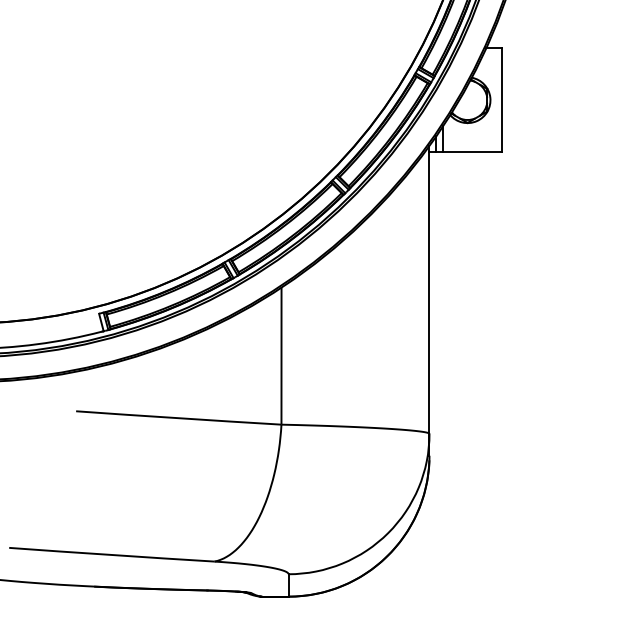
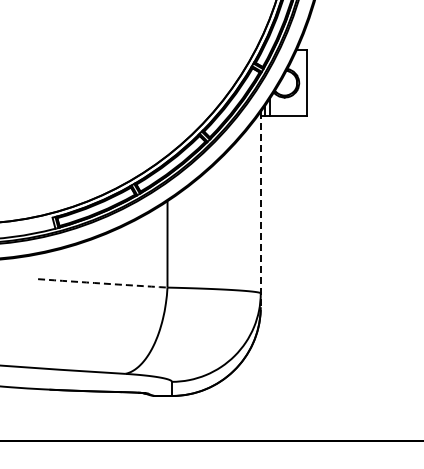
line: (429, 300) -> (260, 209), solid -> dashed
arc: (178, 418) -> (102, 283), solid -> dashed

